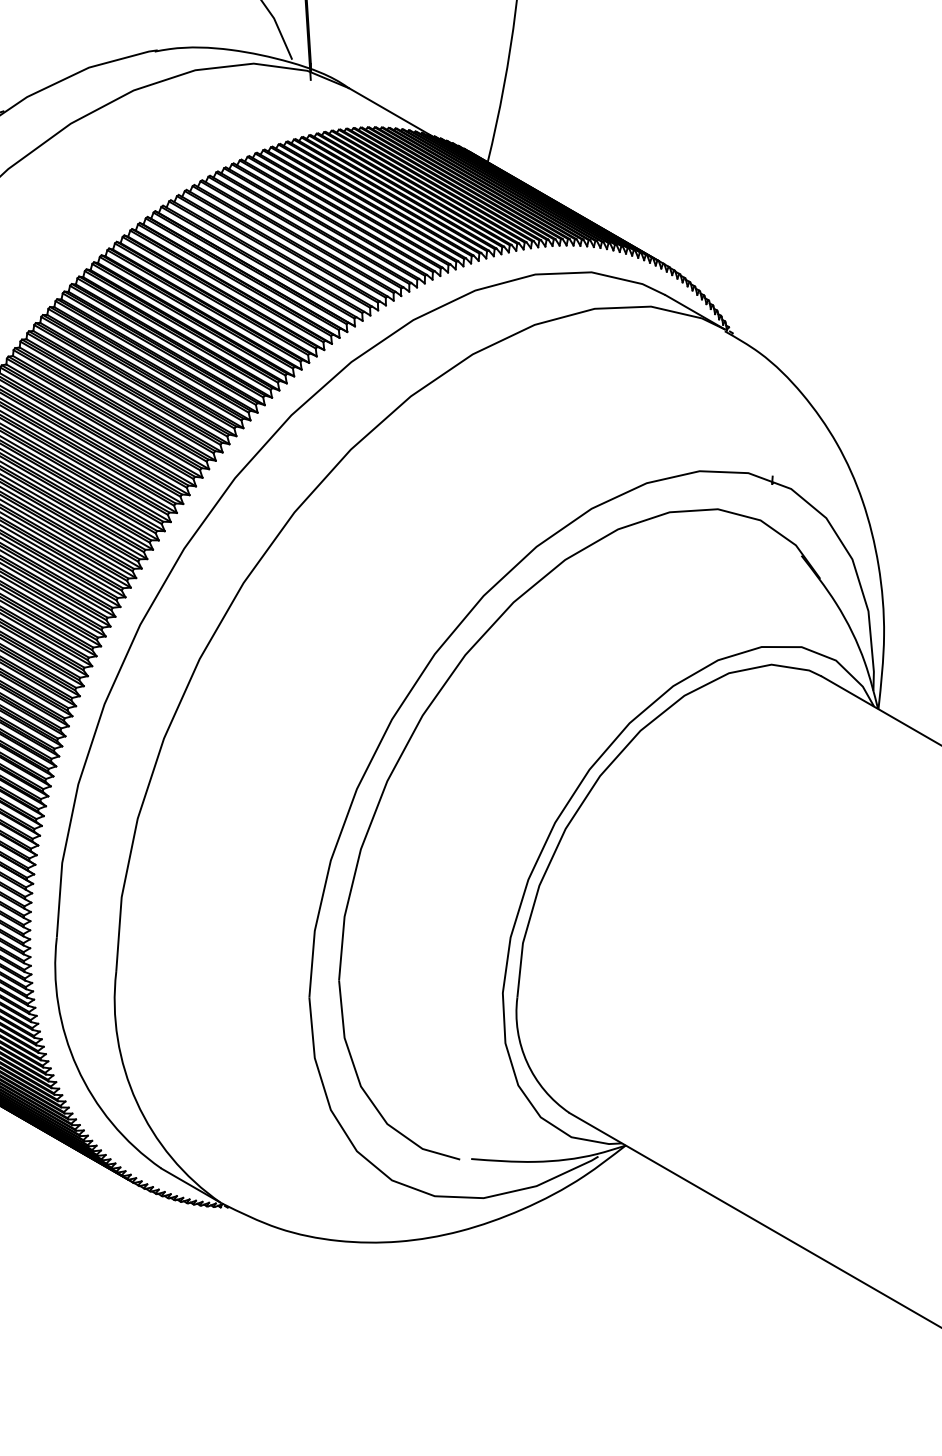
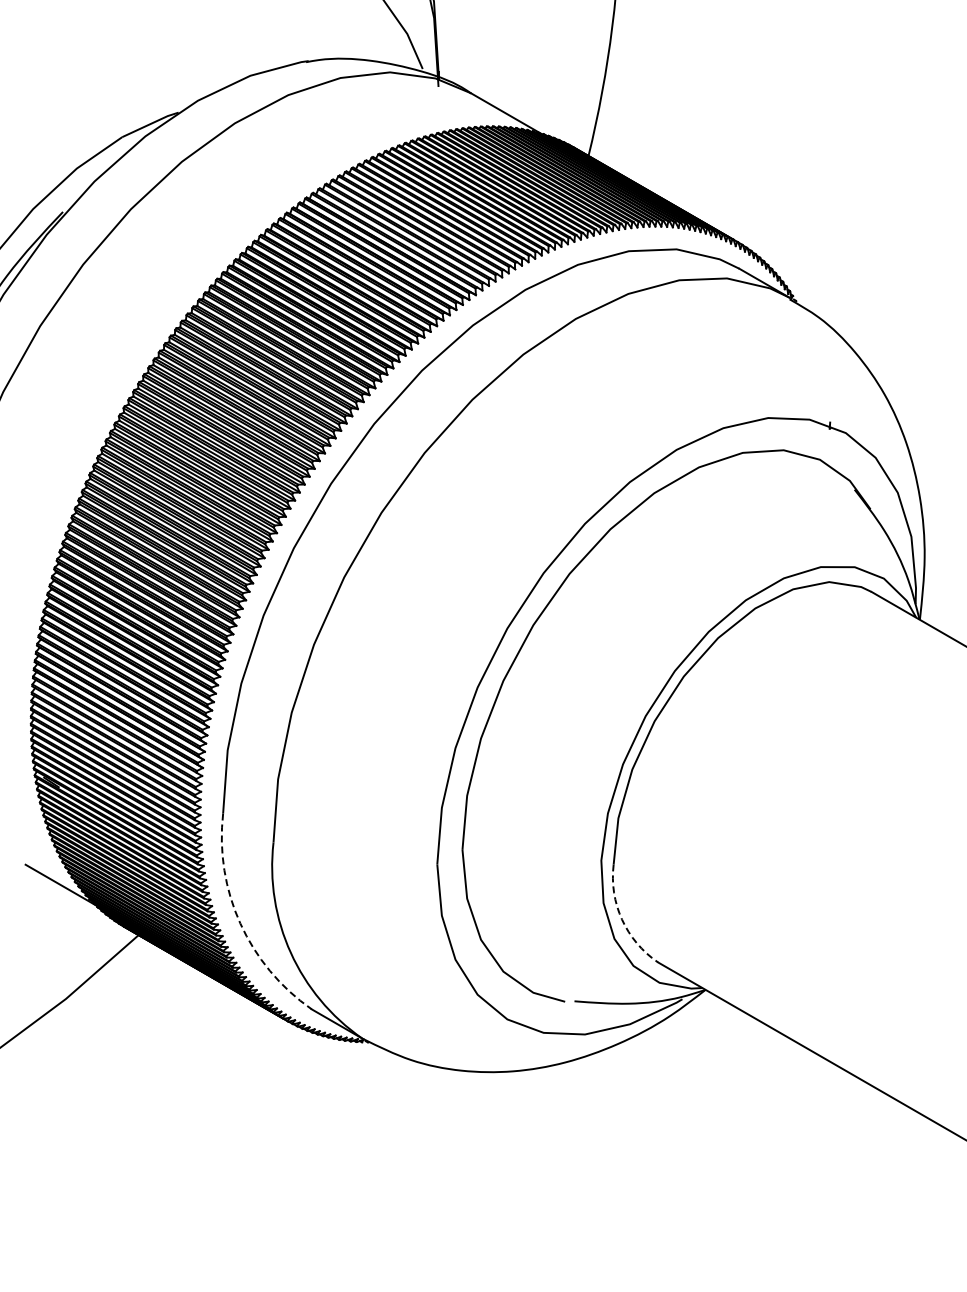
arc: (527, 1062) -> (622, 919), solid -> dashed
arc: (77, 1067) -> (240, 923), solid -> dashed

